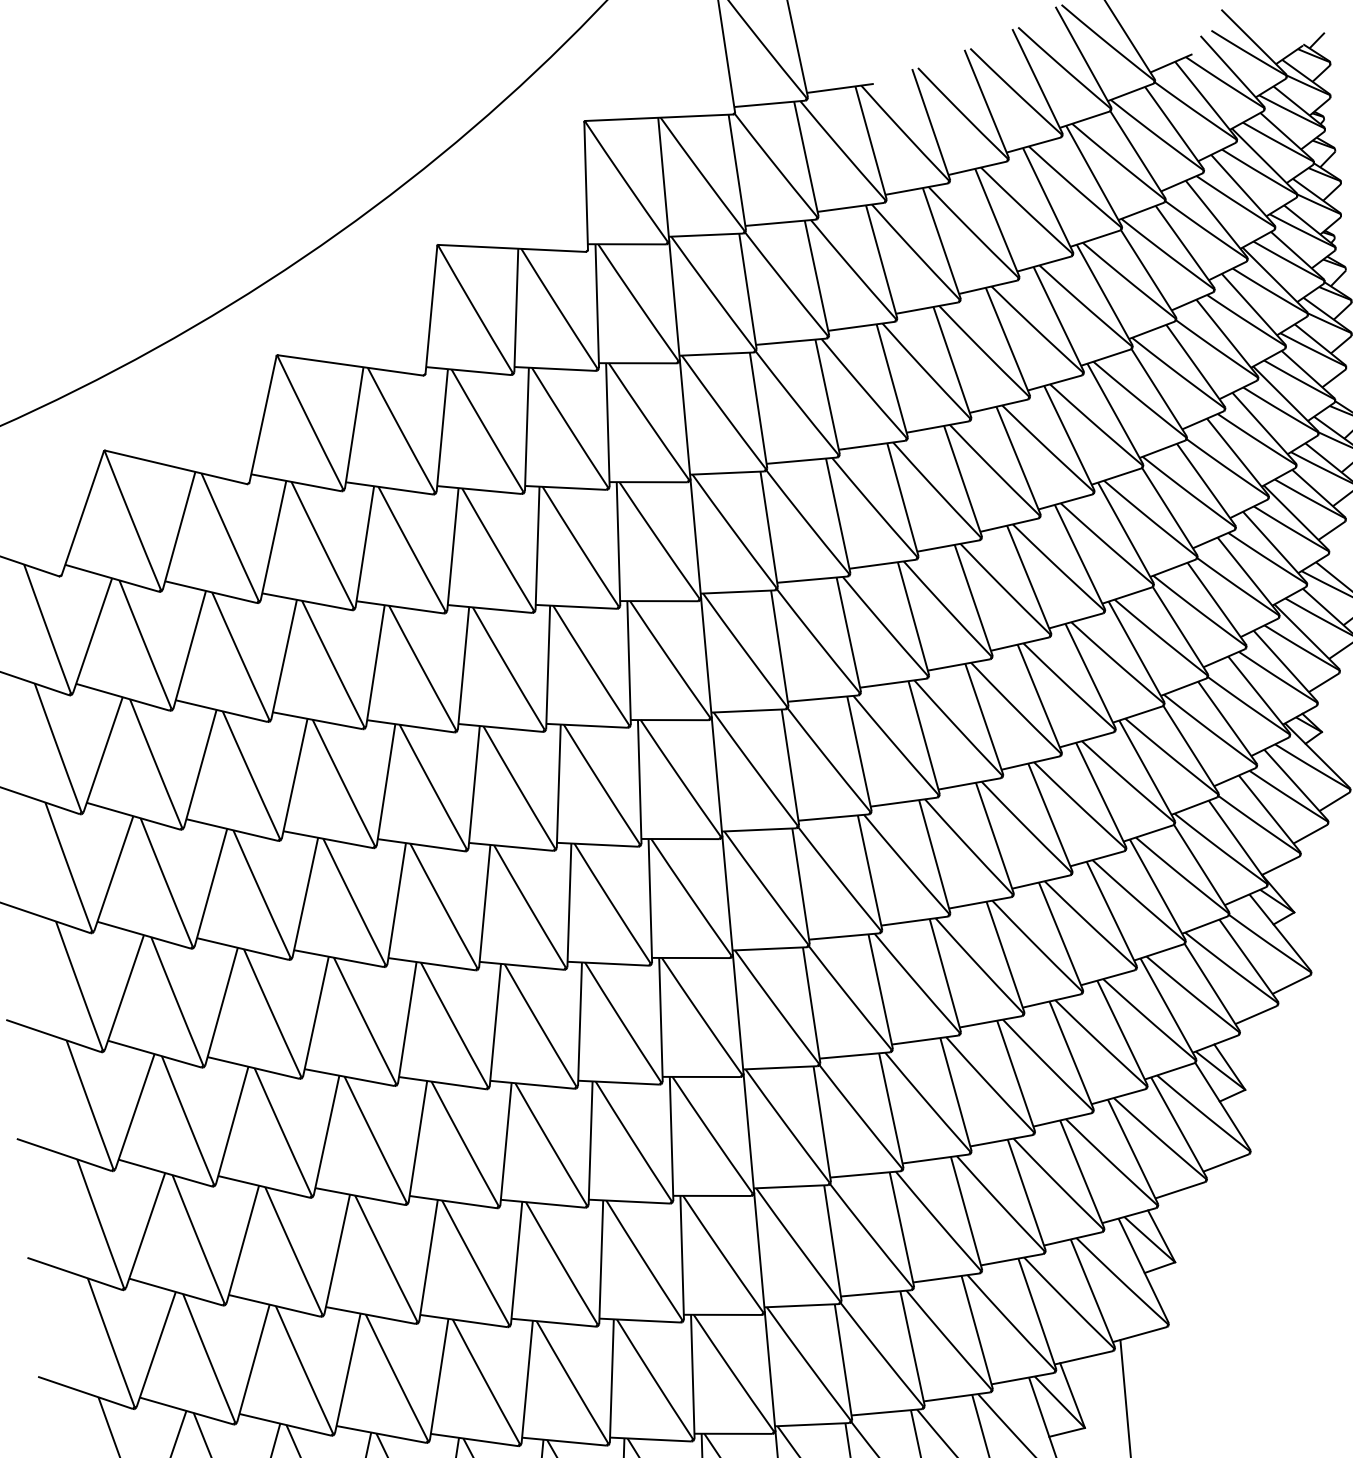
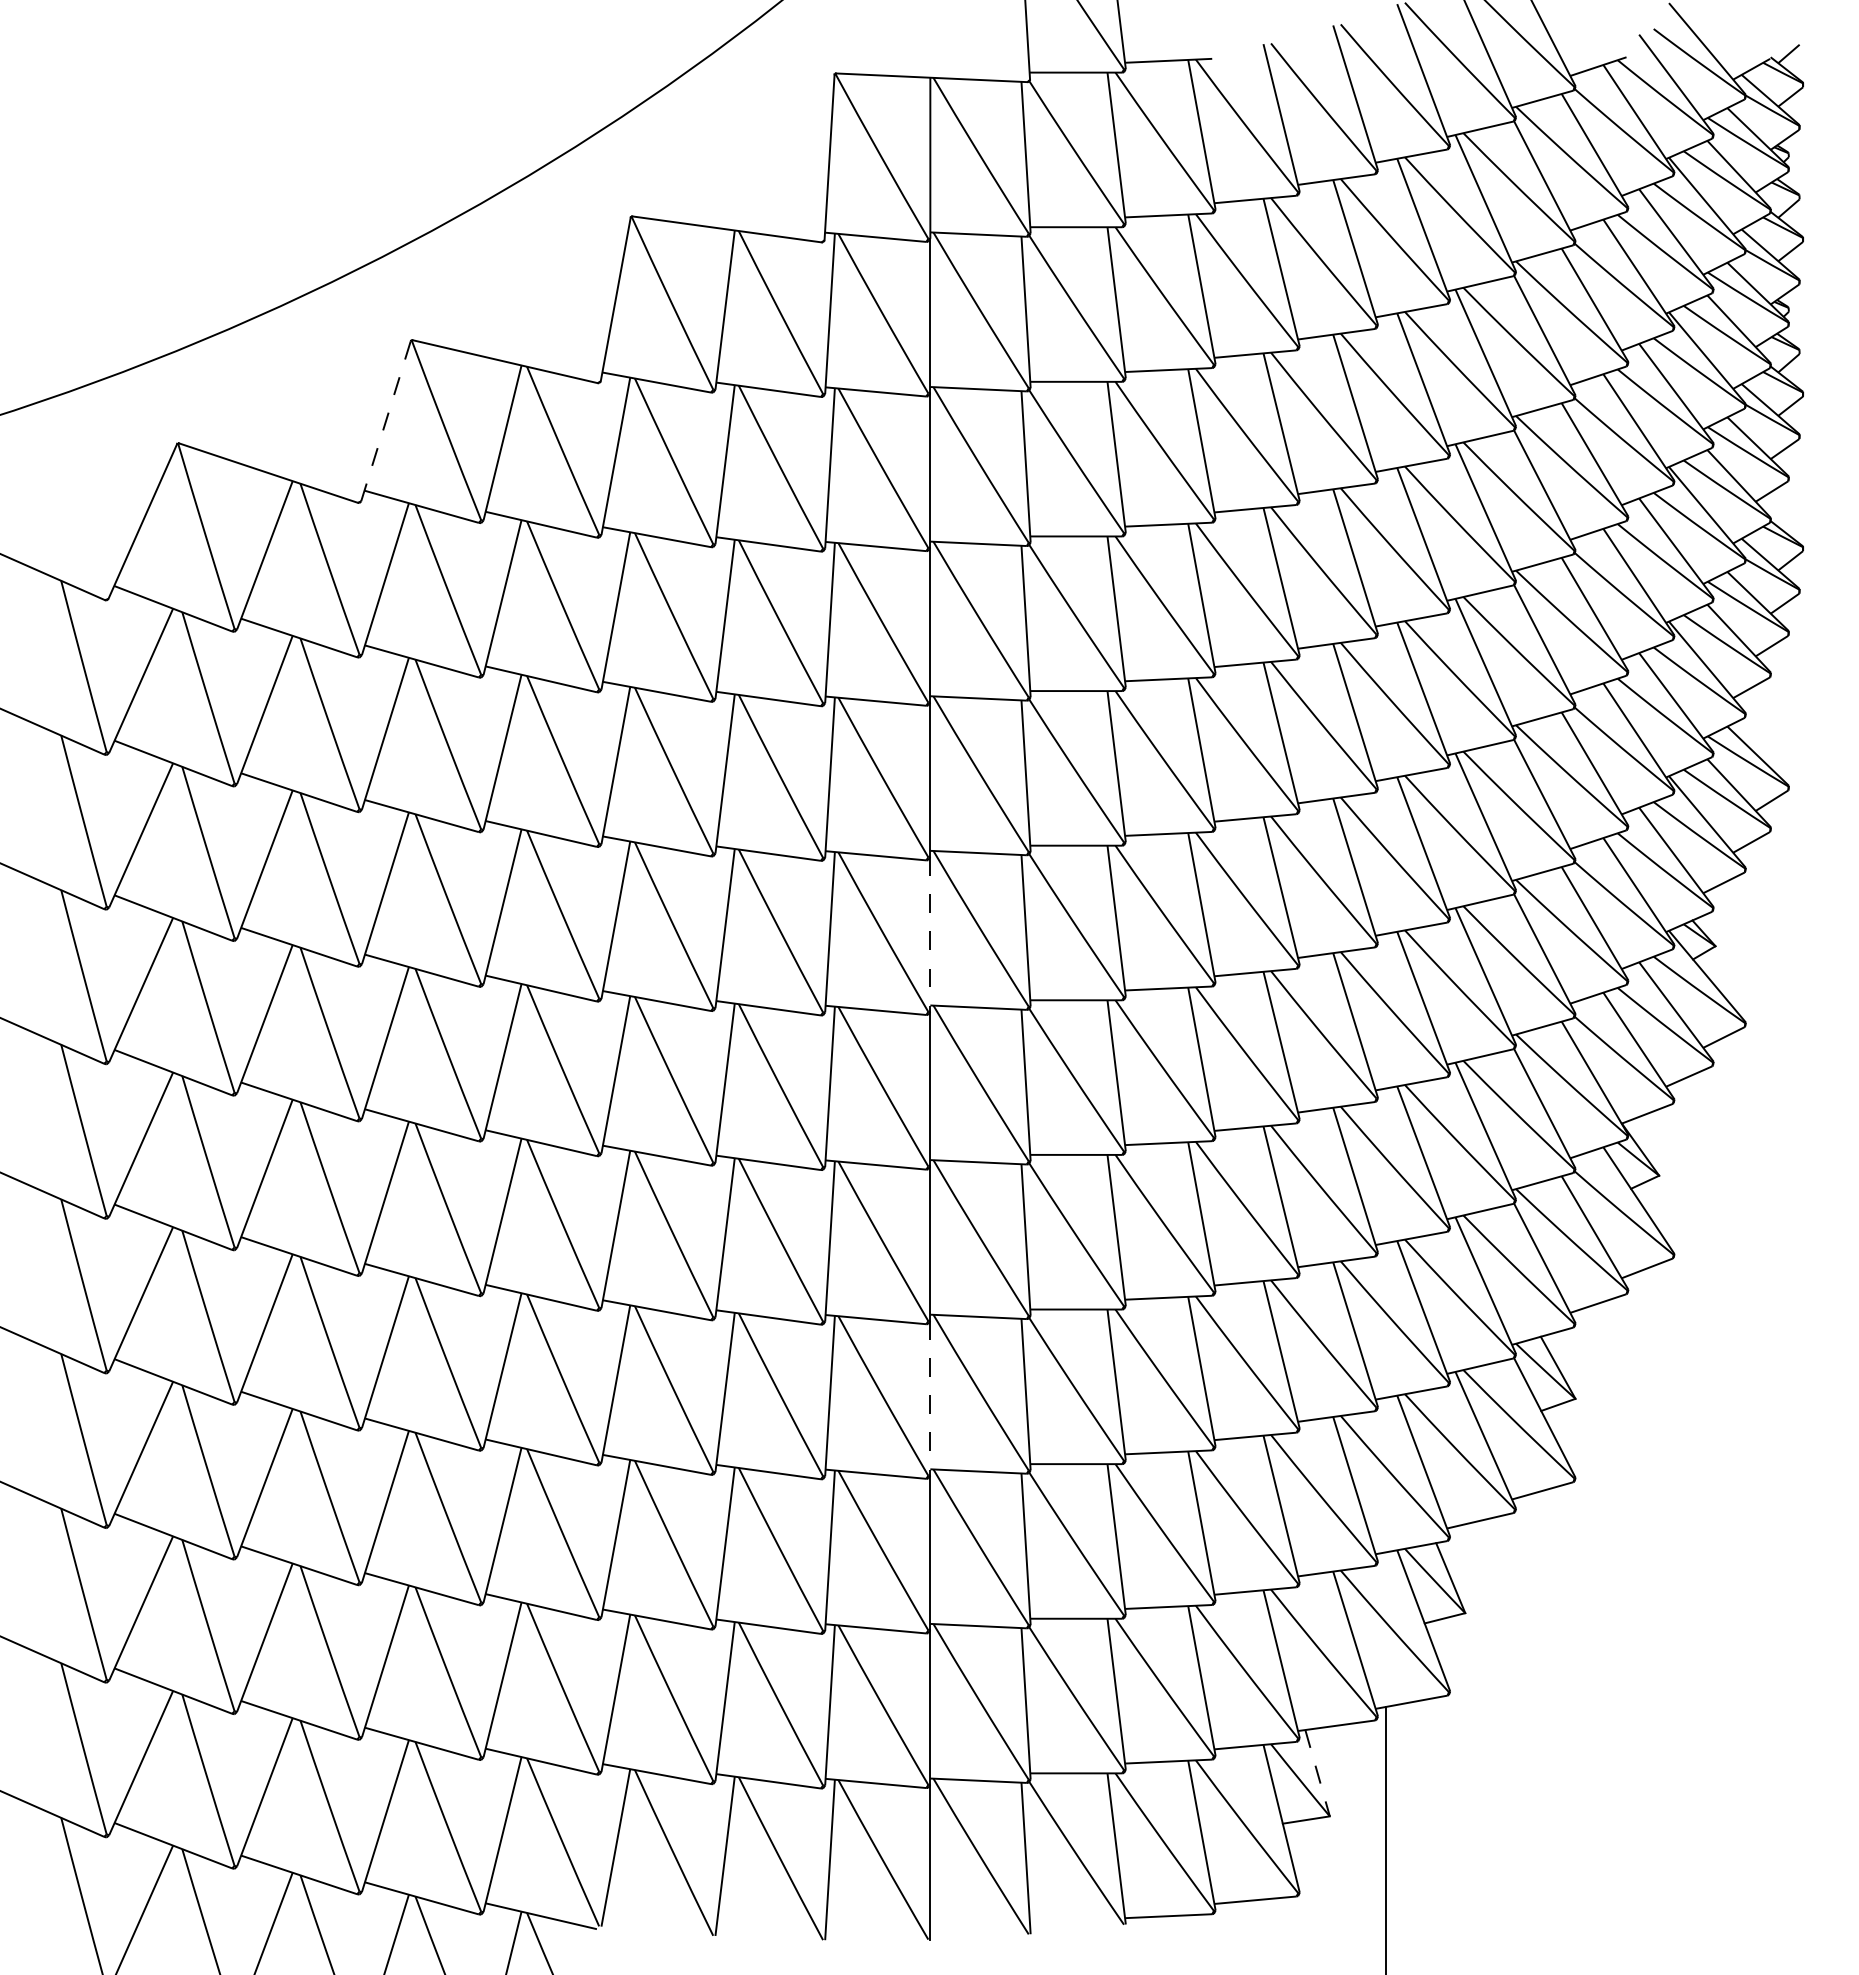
line: (263, 419) -> (386, 421), solid -> dashed
line: (717, 777) -> (930, 935), solid -> dashed
line: (749, 1133) -> (930, 1398), solid -> dashed
line: (1072, 1395) -> (1317, 1773), solid -> dashed

